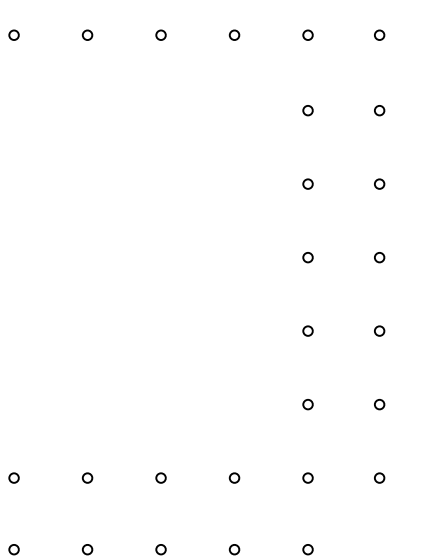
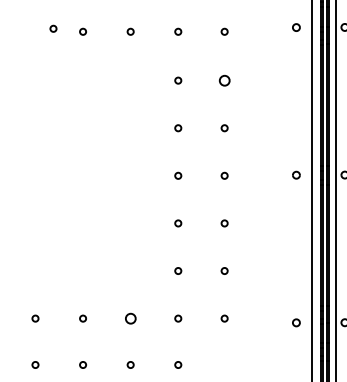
circle: (87, 34) -> (53, 28), moved
circle: (379, 110) -> (224, 80), size x1.6
circle: (234, 477) -> (130, 318), size x1.6

